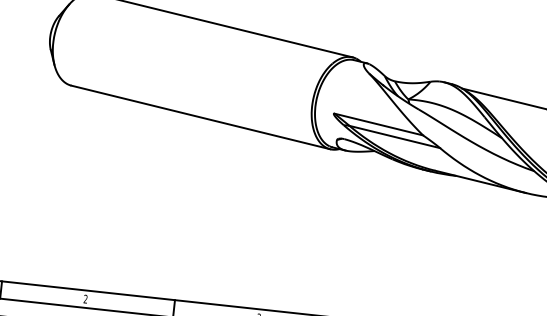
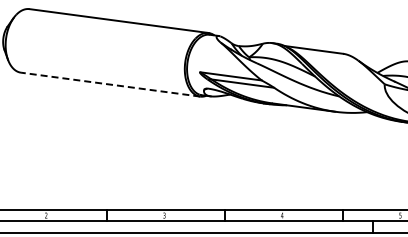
line: (200, 117) -> (110, 84), solid -> dashed

